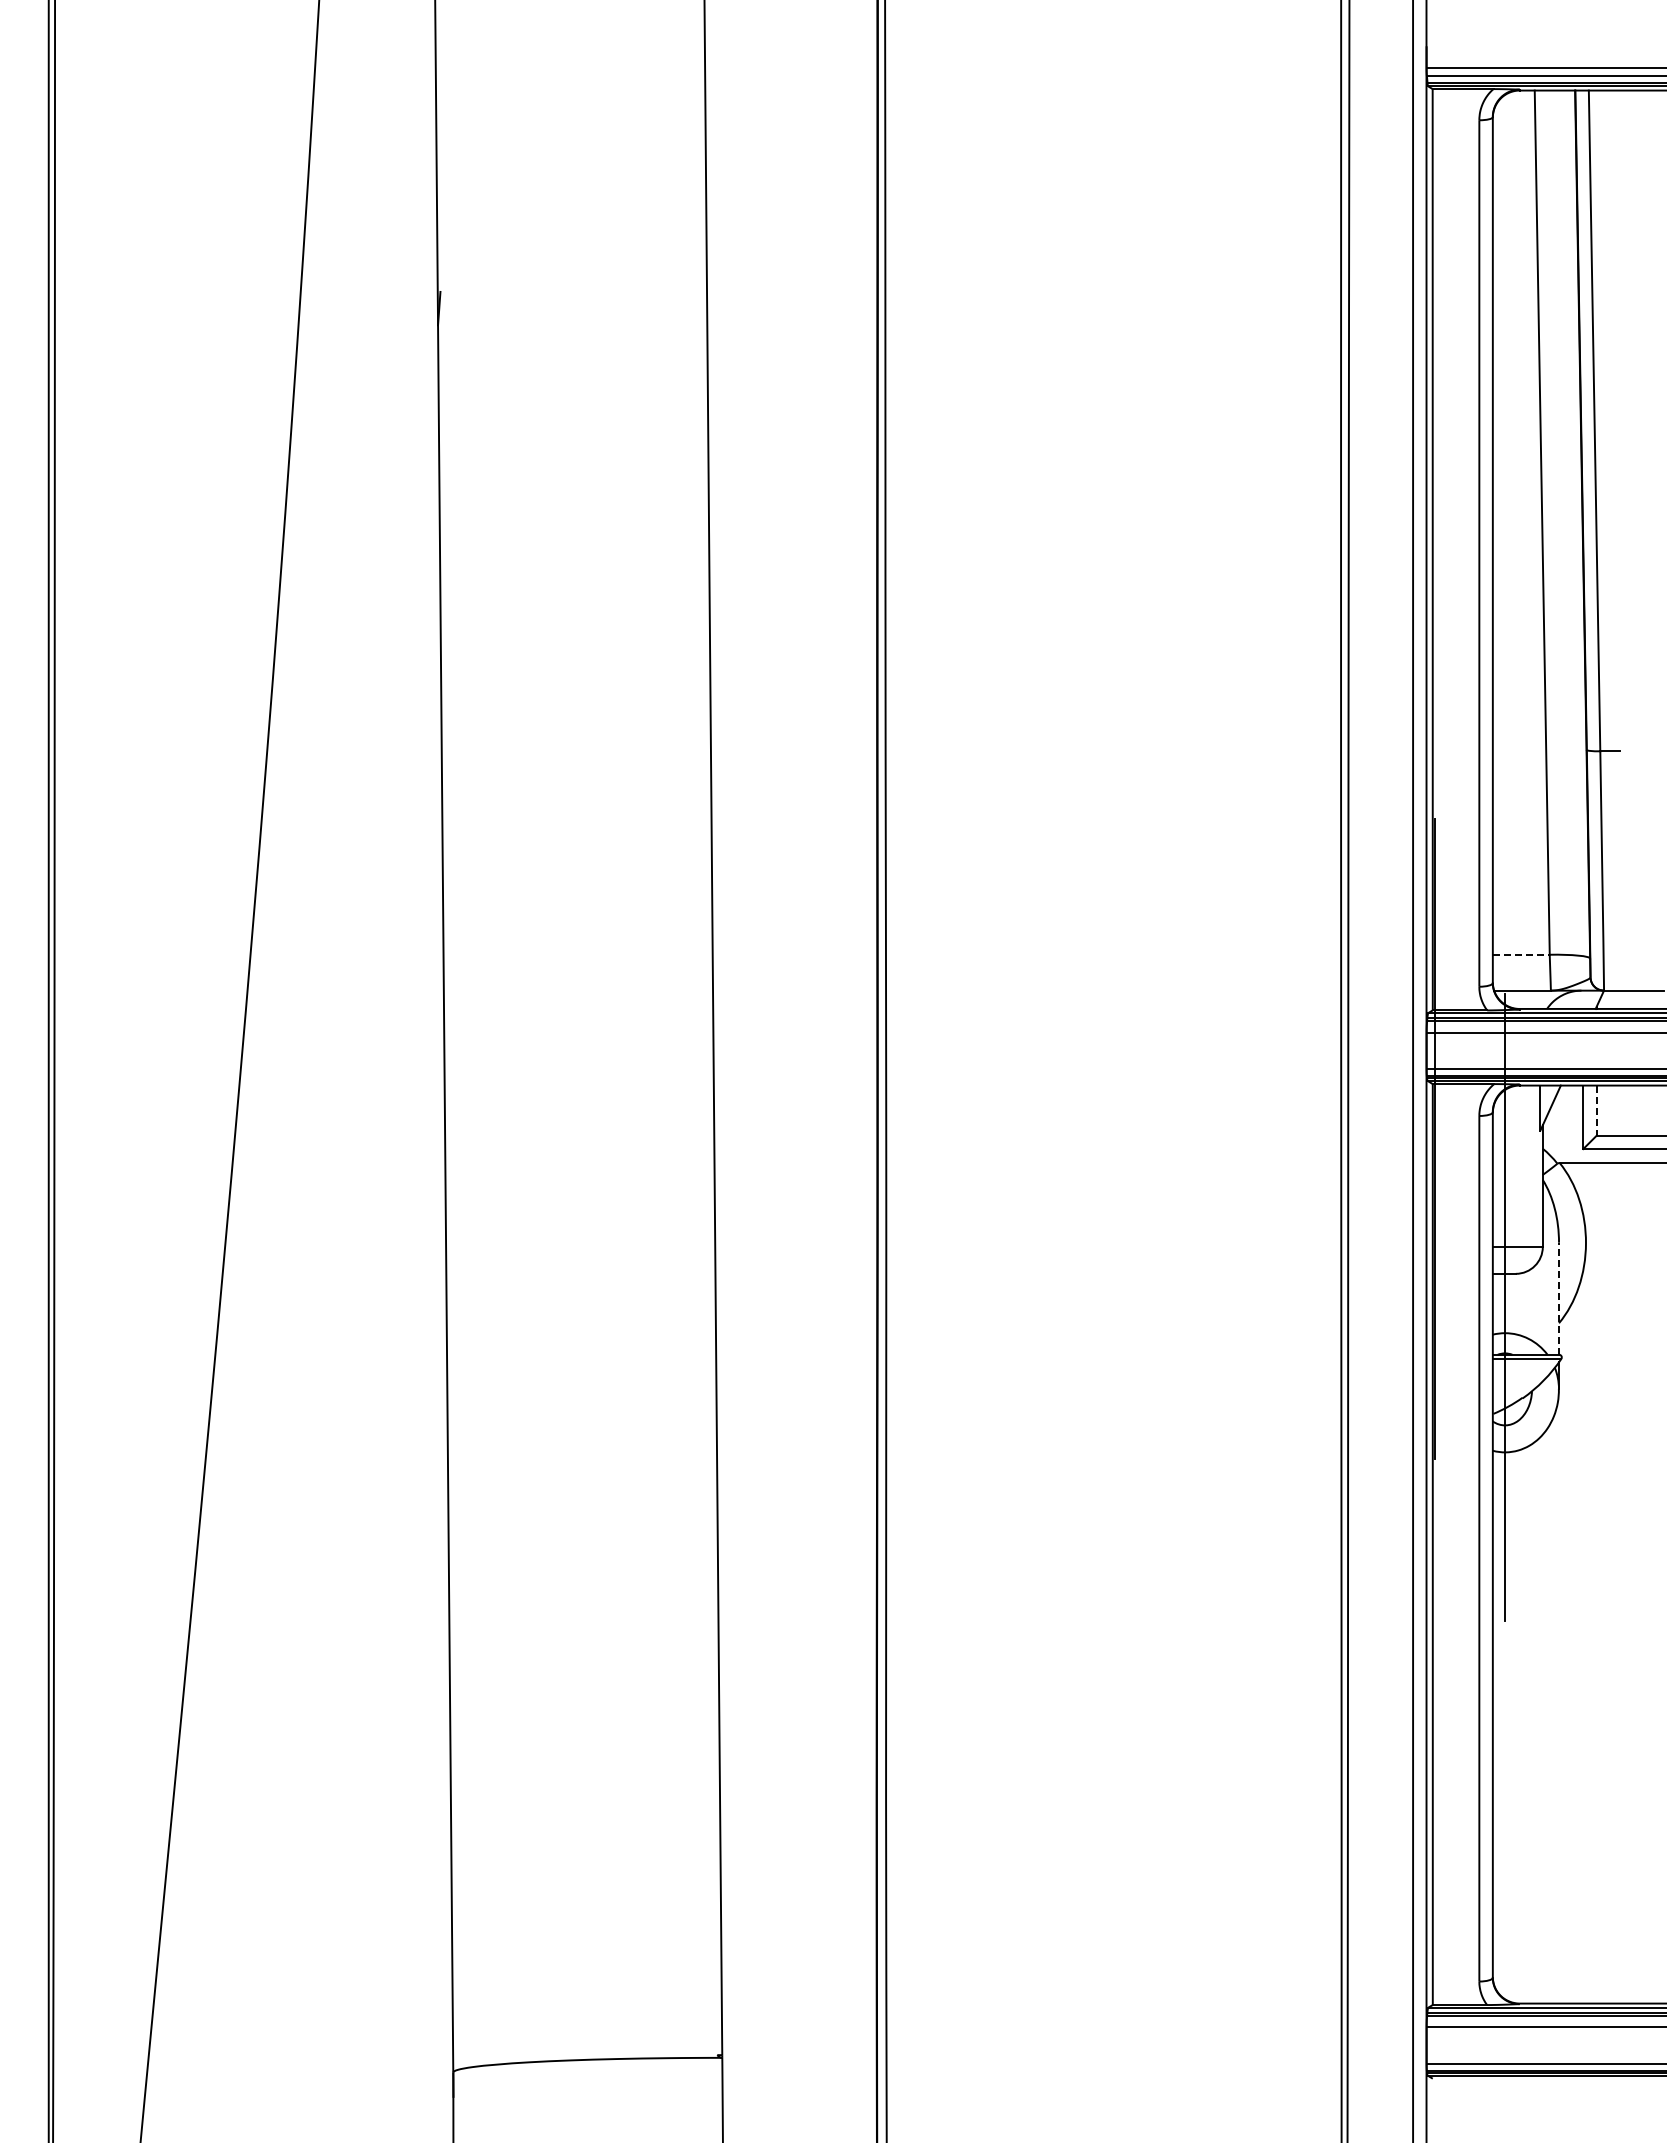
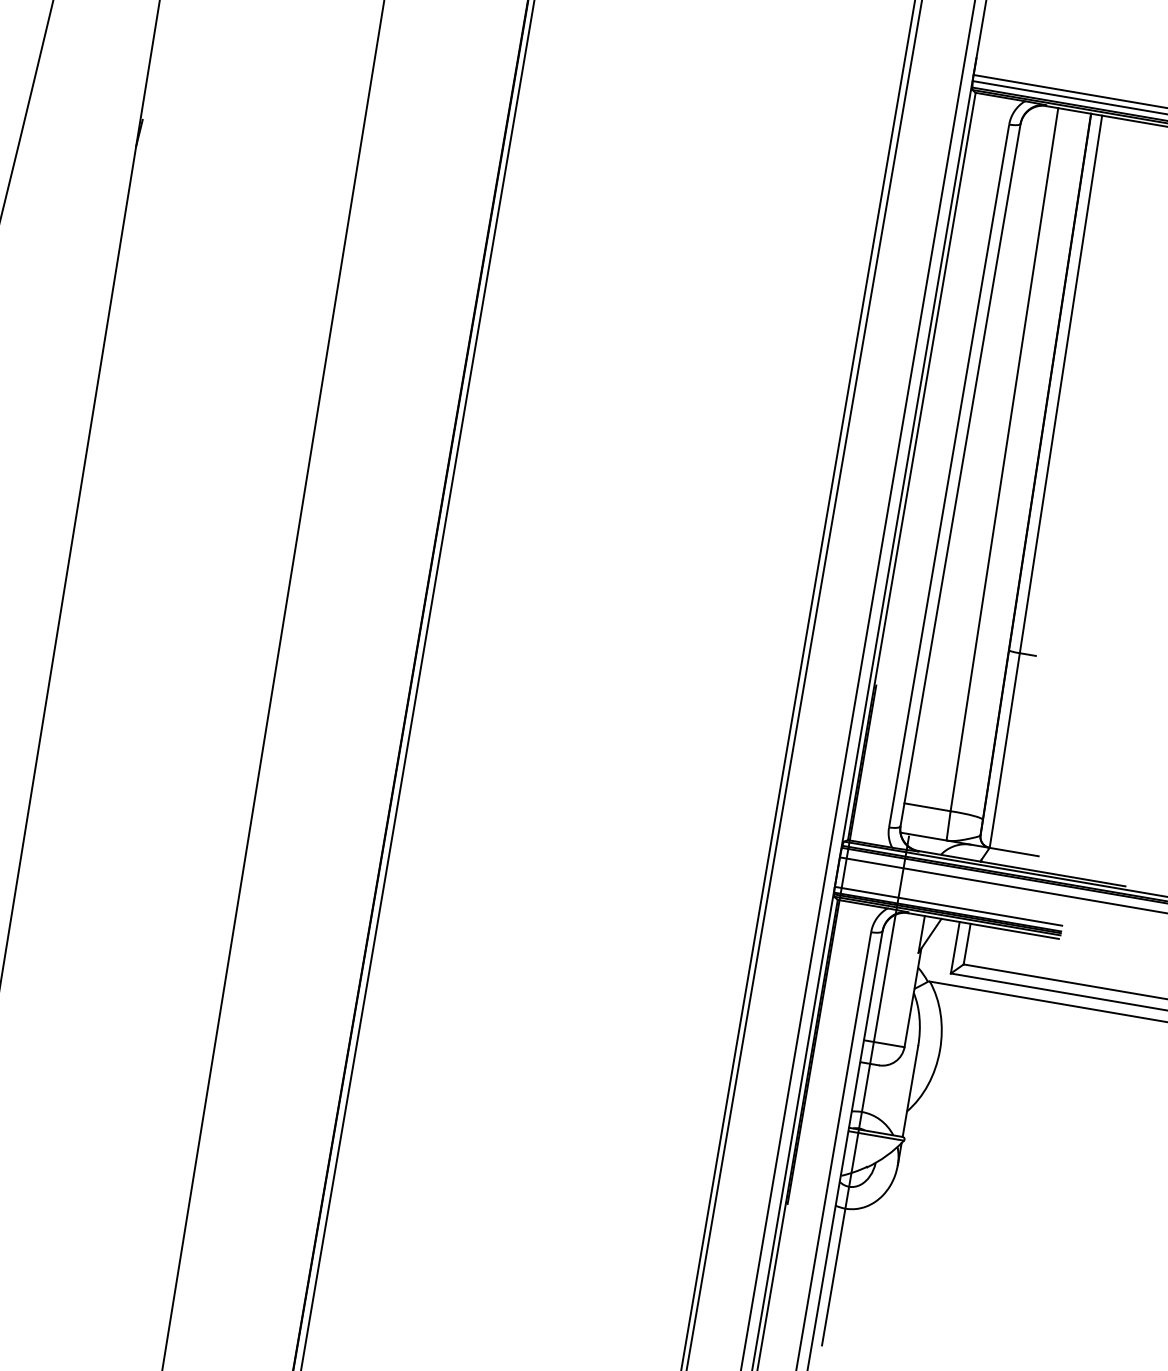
line: (1521, 954) -> (927, 807), dashed -> solid
line: (1596, 1111) -> (966, 944), dashed -> solid
line: (1559, 1298) -> (910, 1091), dashed -> solid

